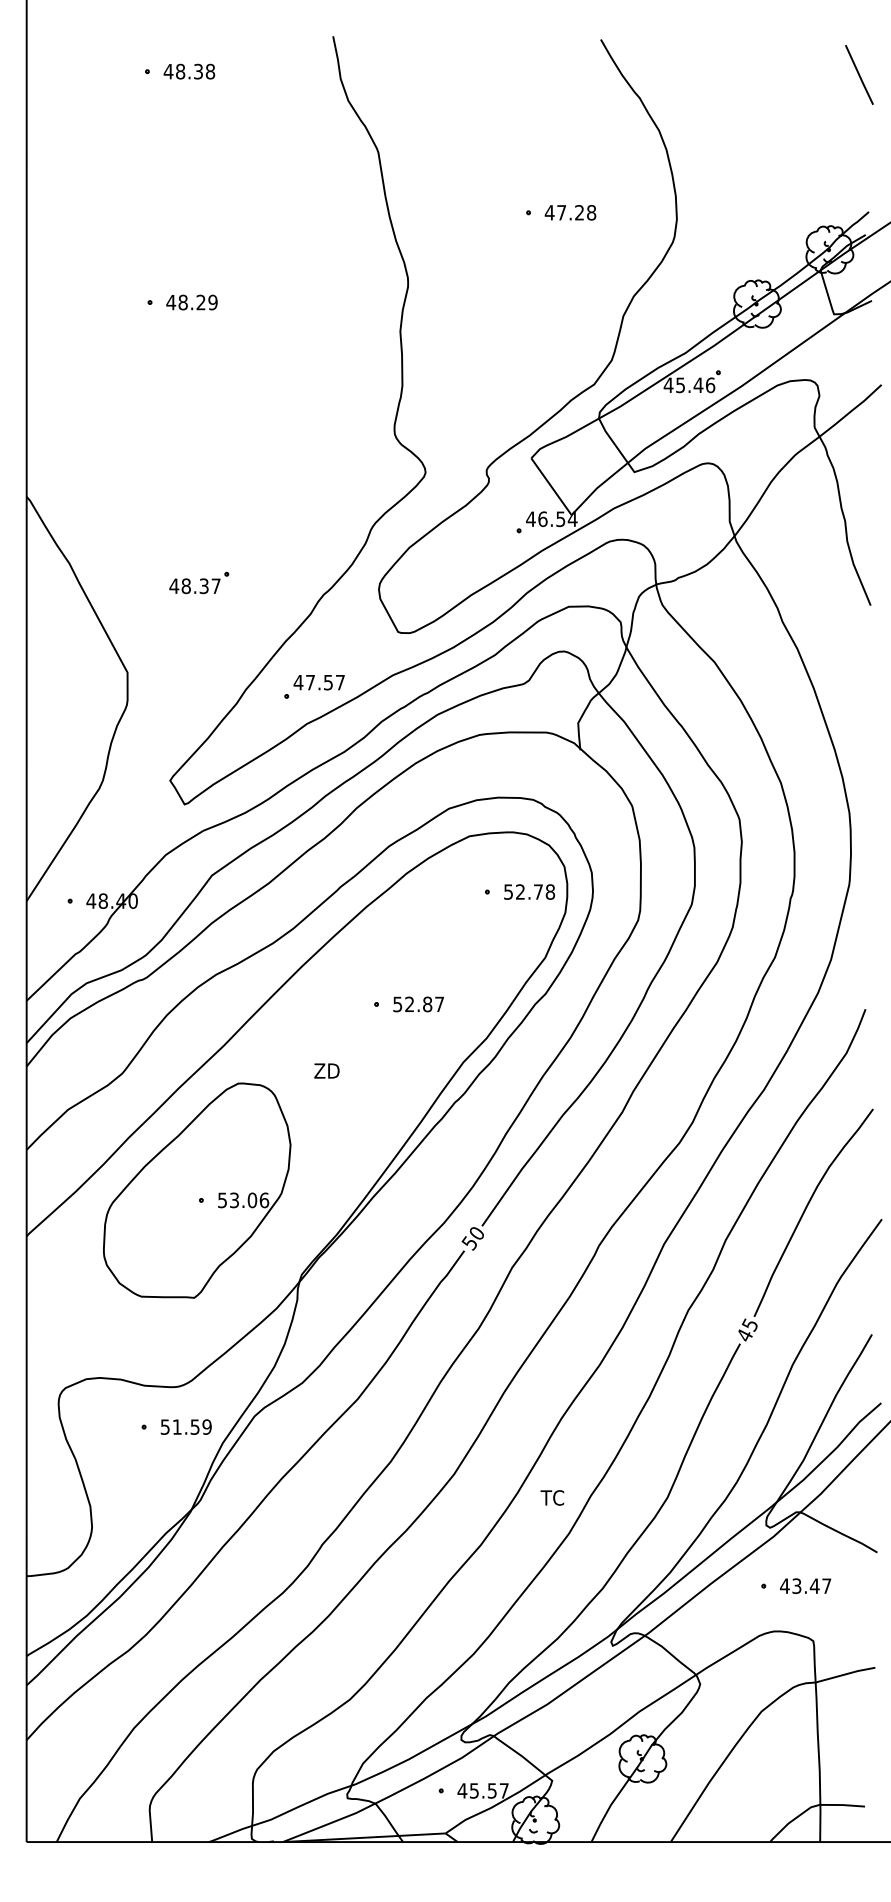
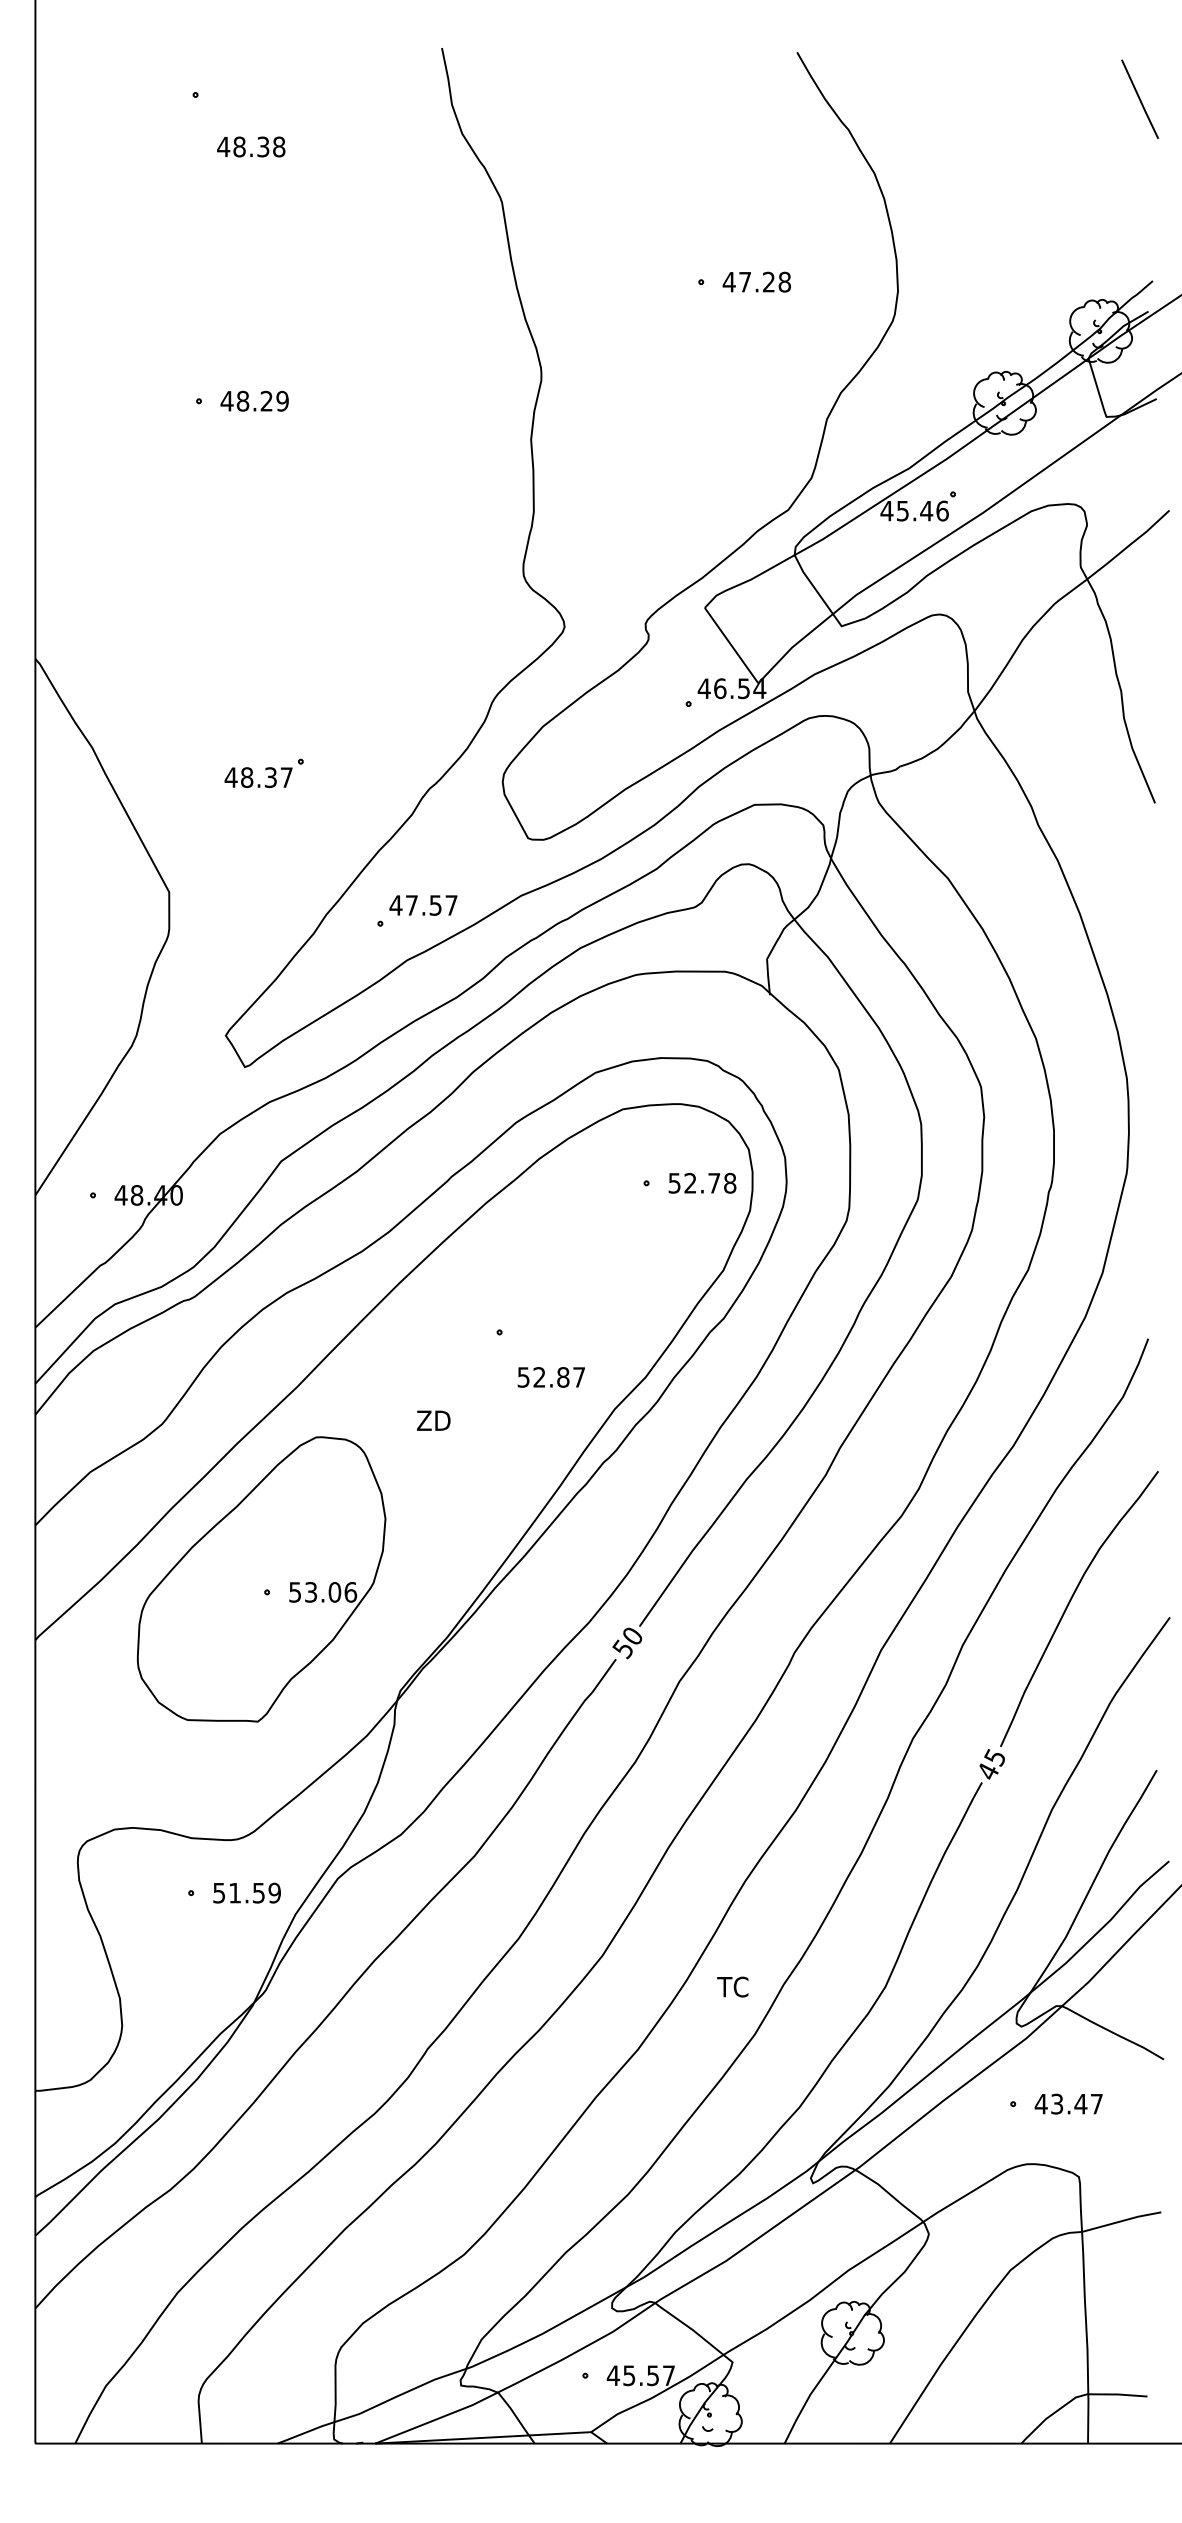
text: (189, 71) -> (251, 146), moved
text: (417, 1004) -> (550, 1377), moved

